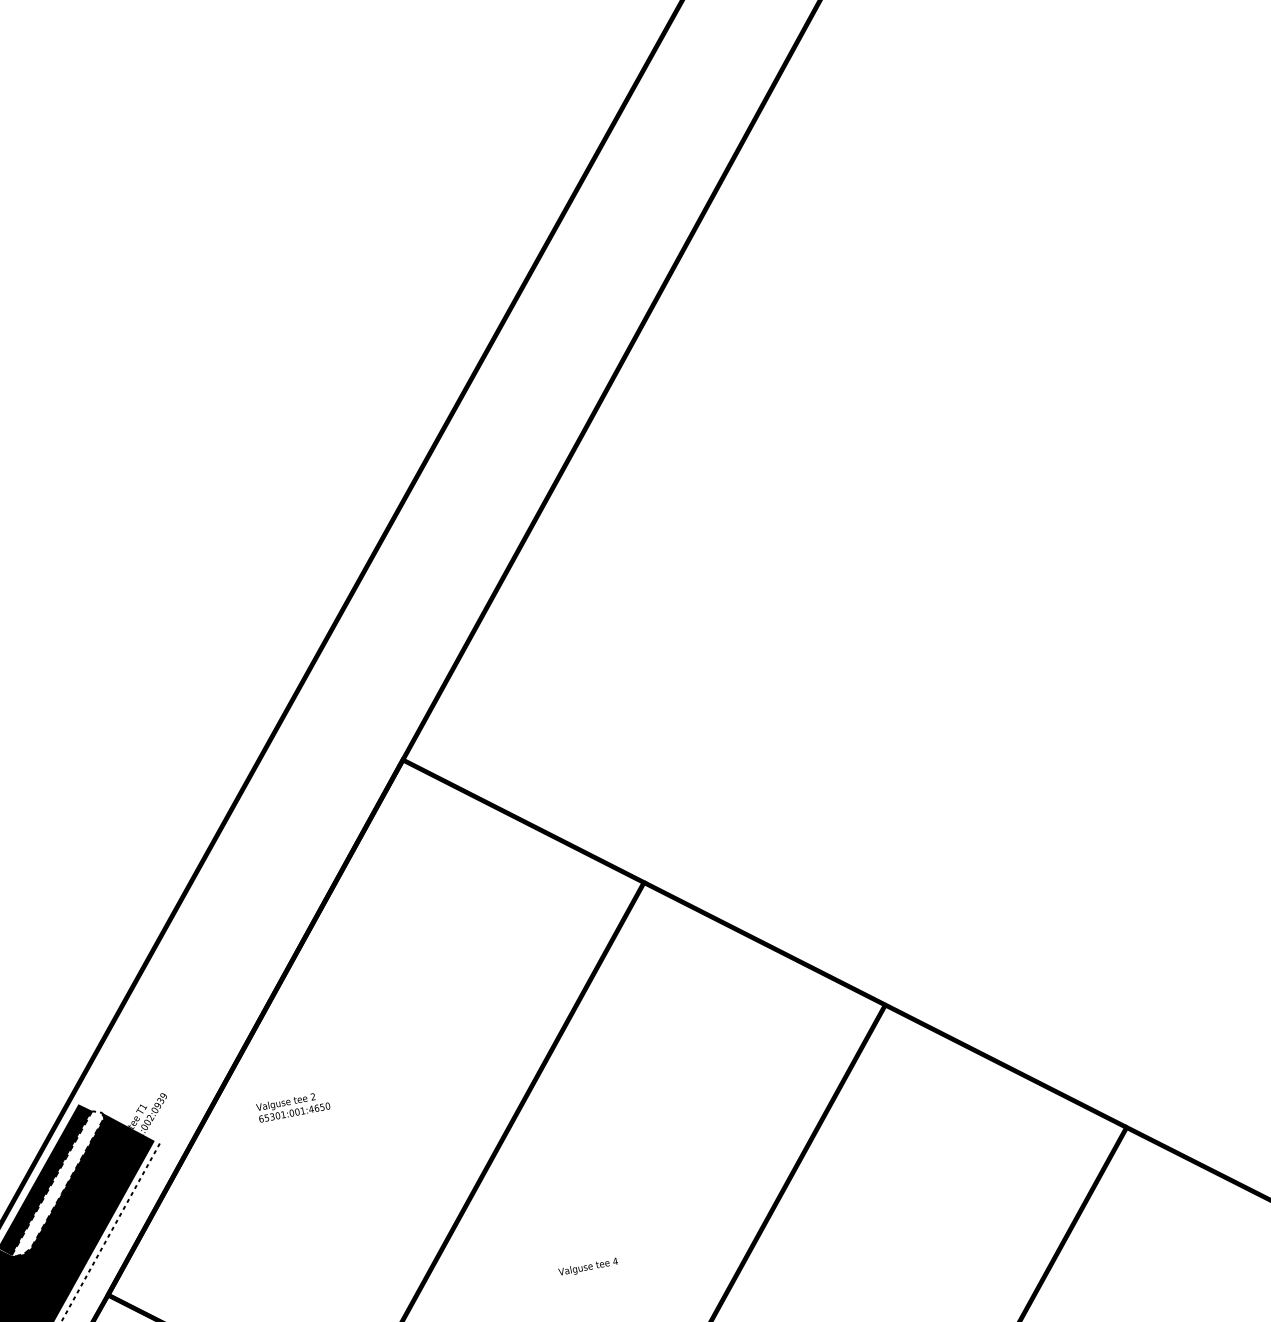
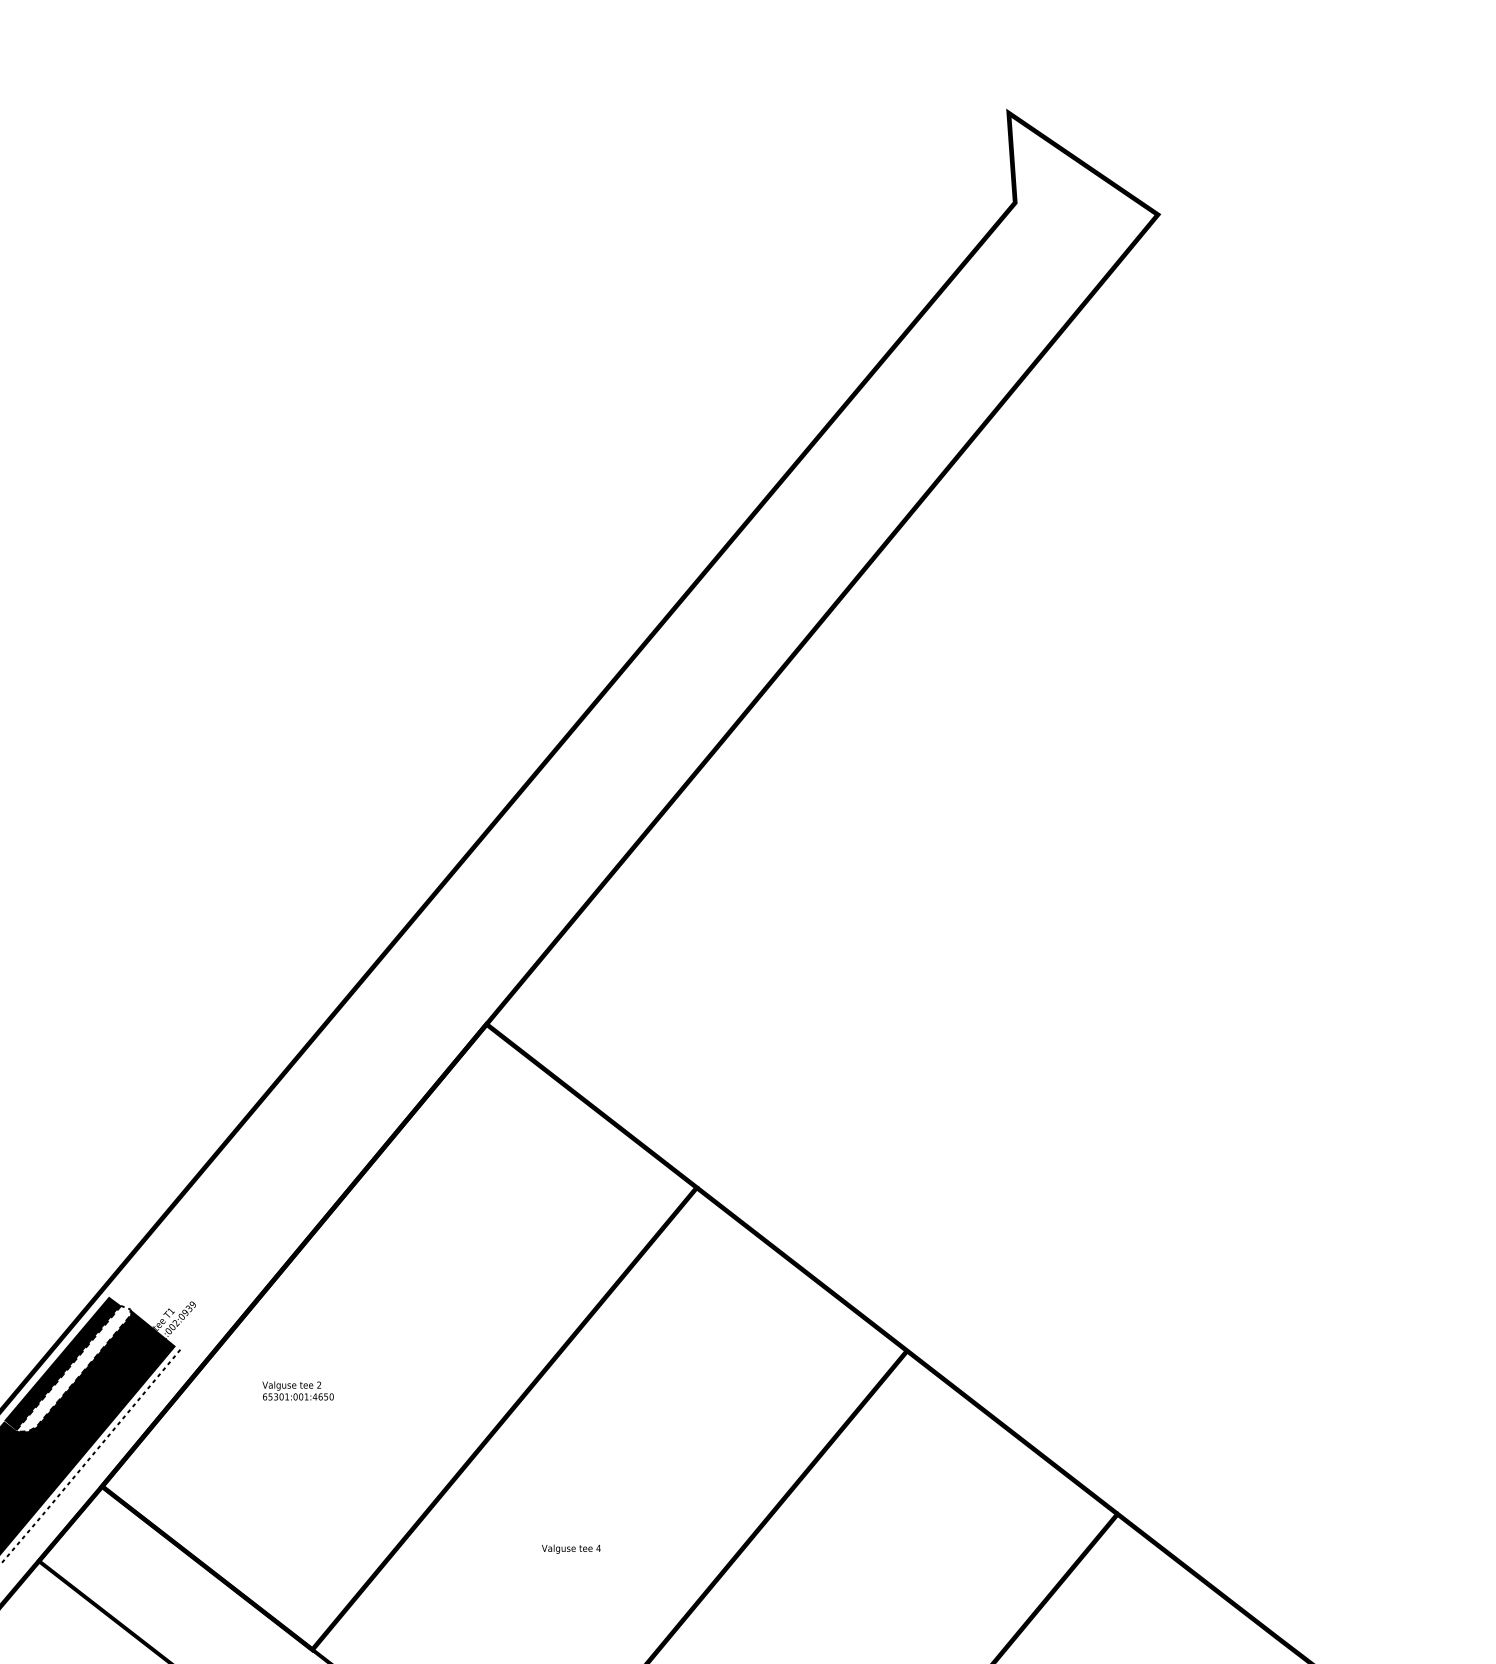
text: (292, 1106) -> (297, 1390), moved

